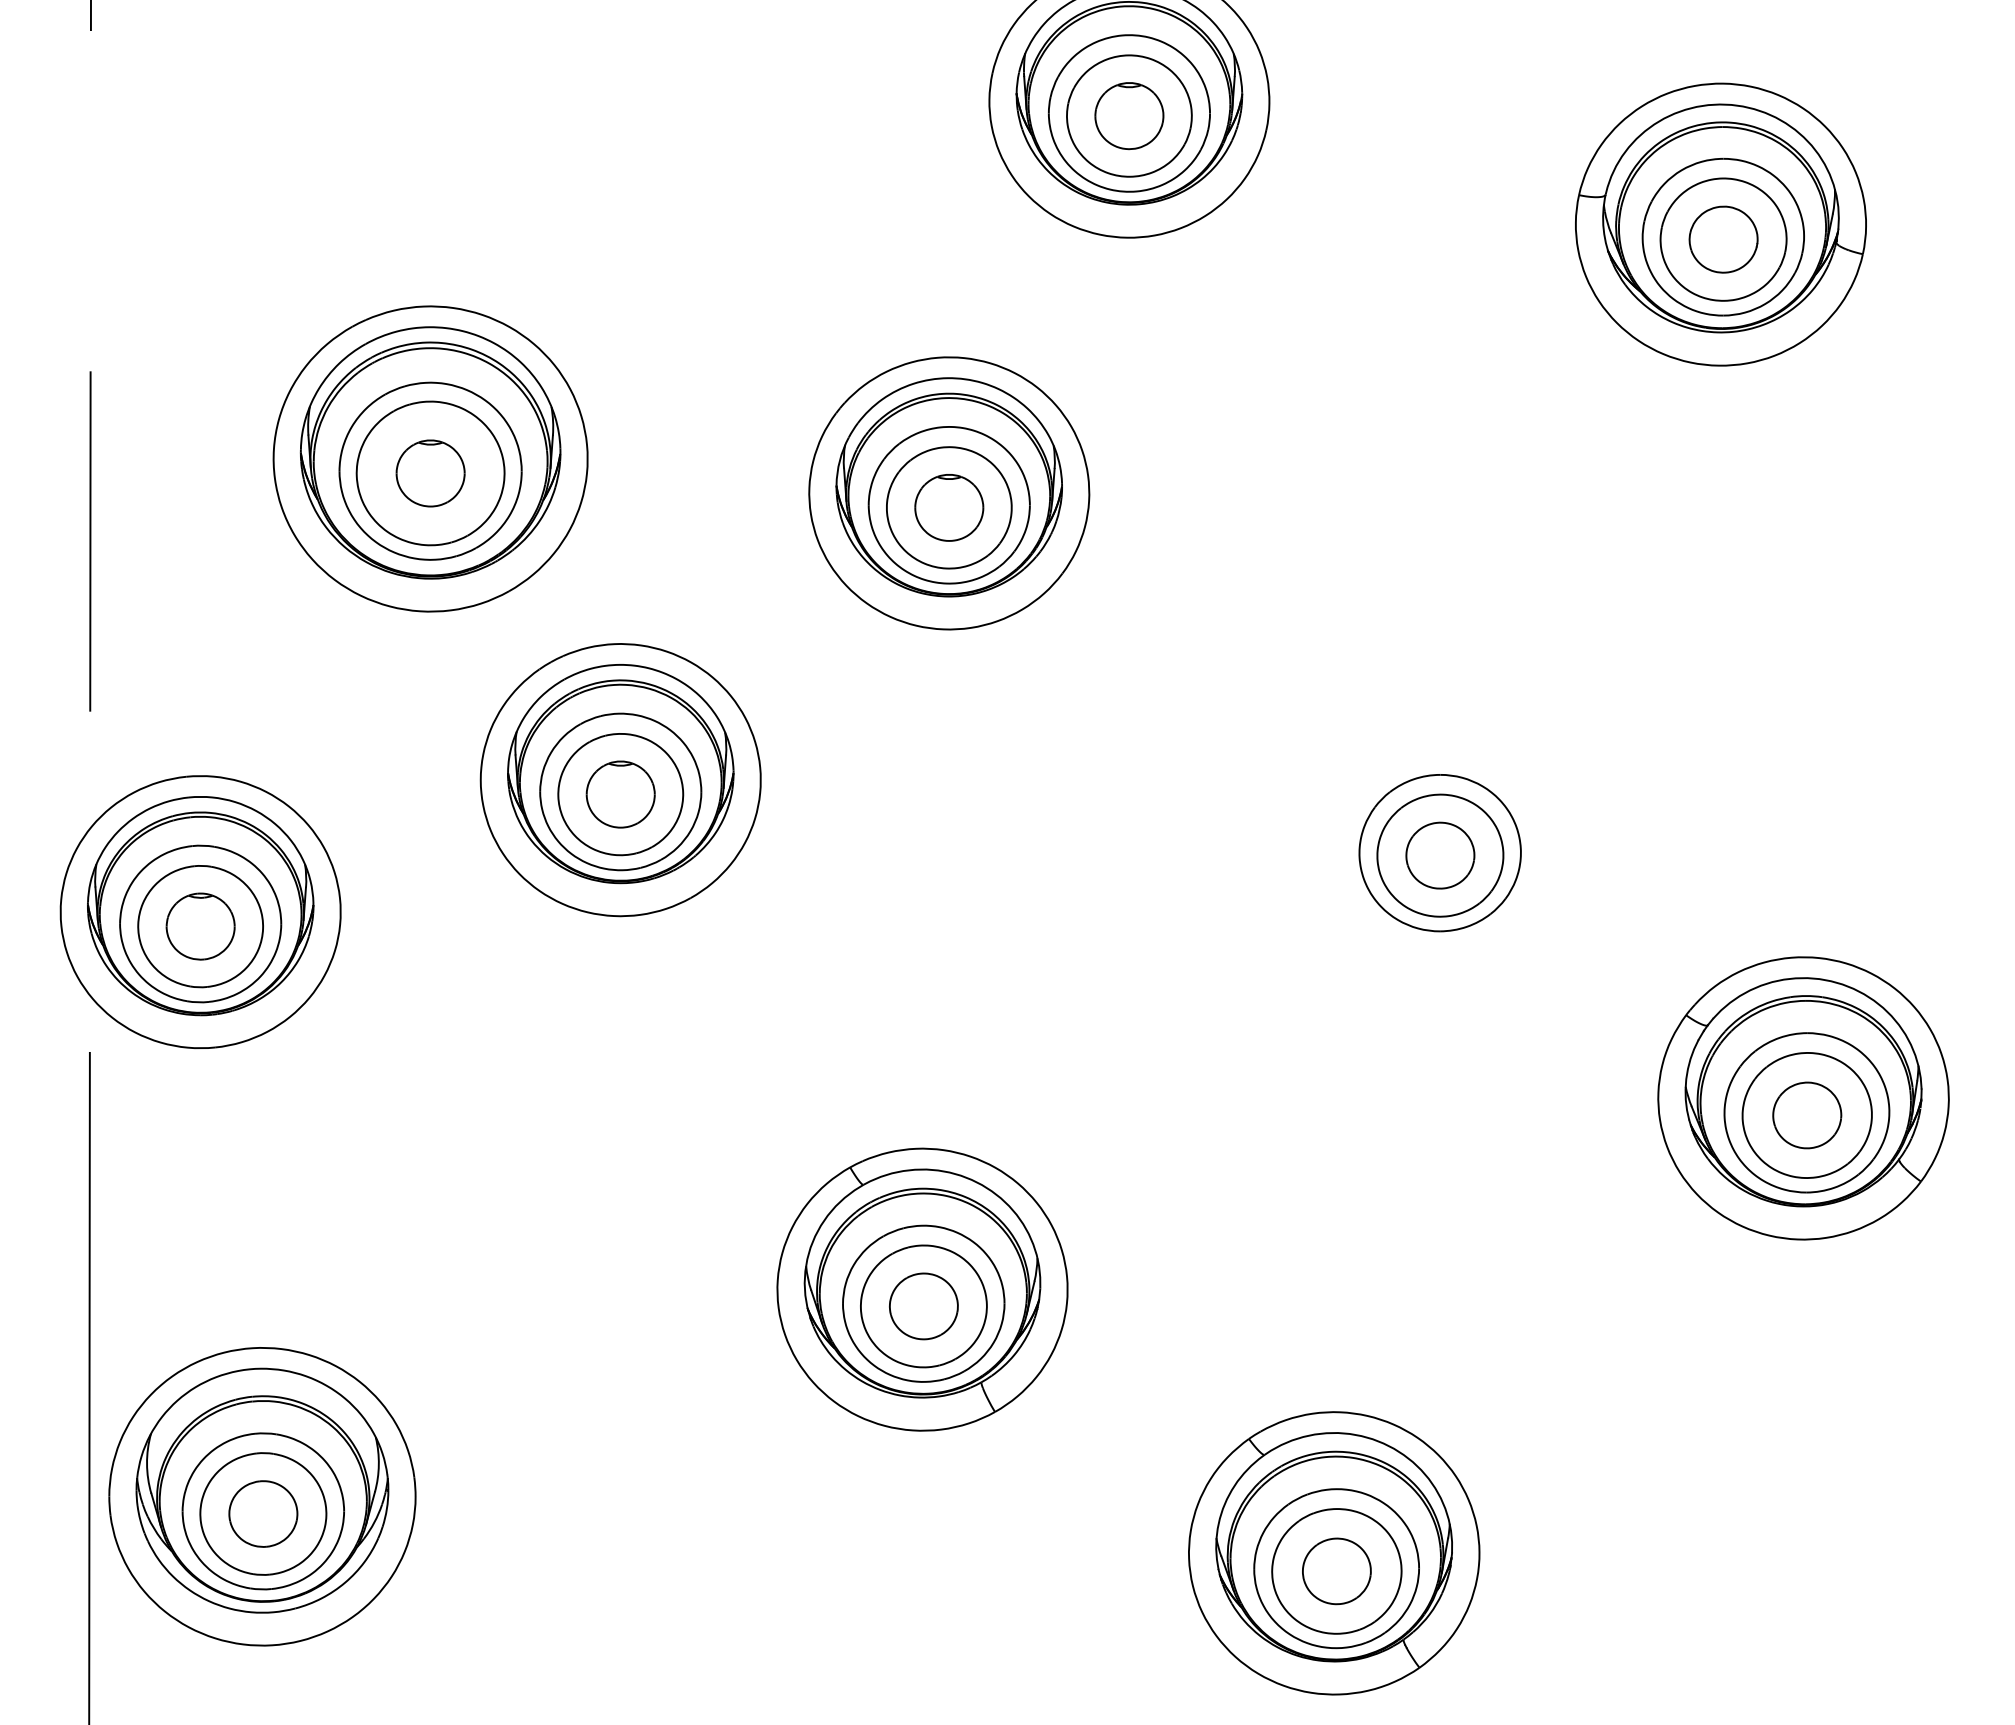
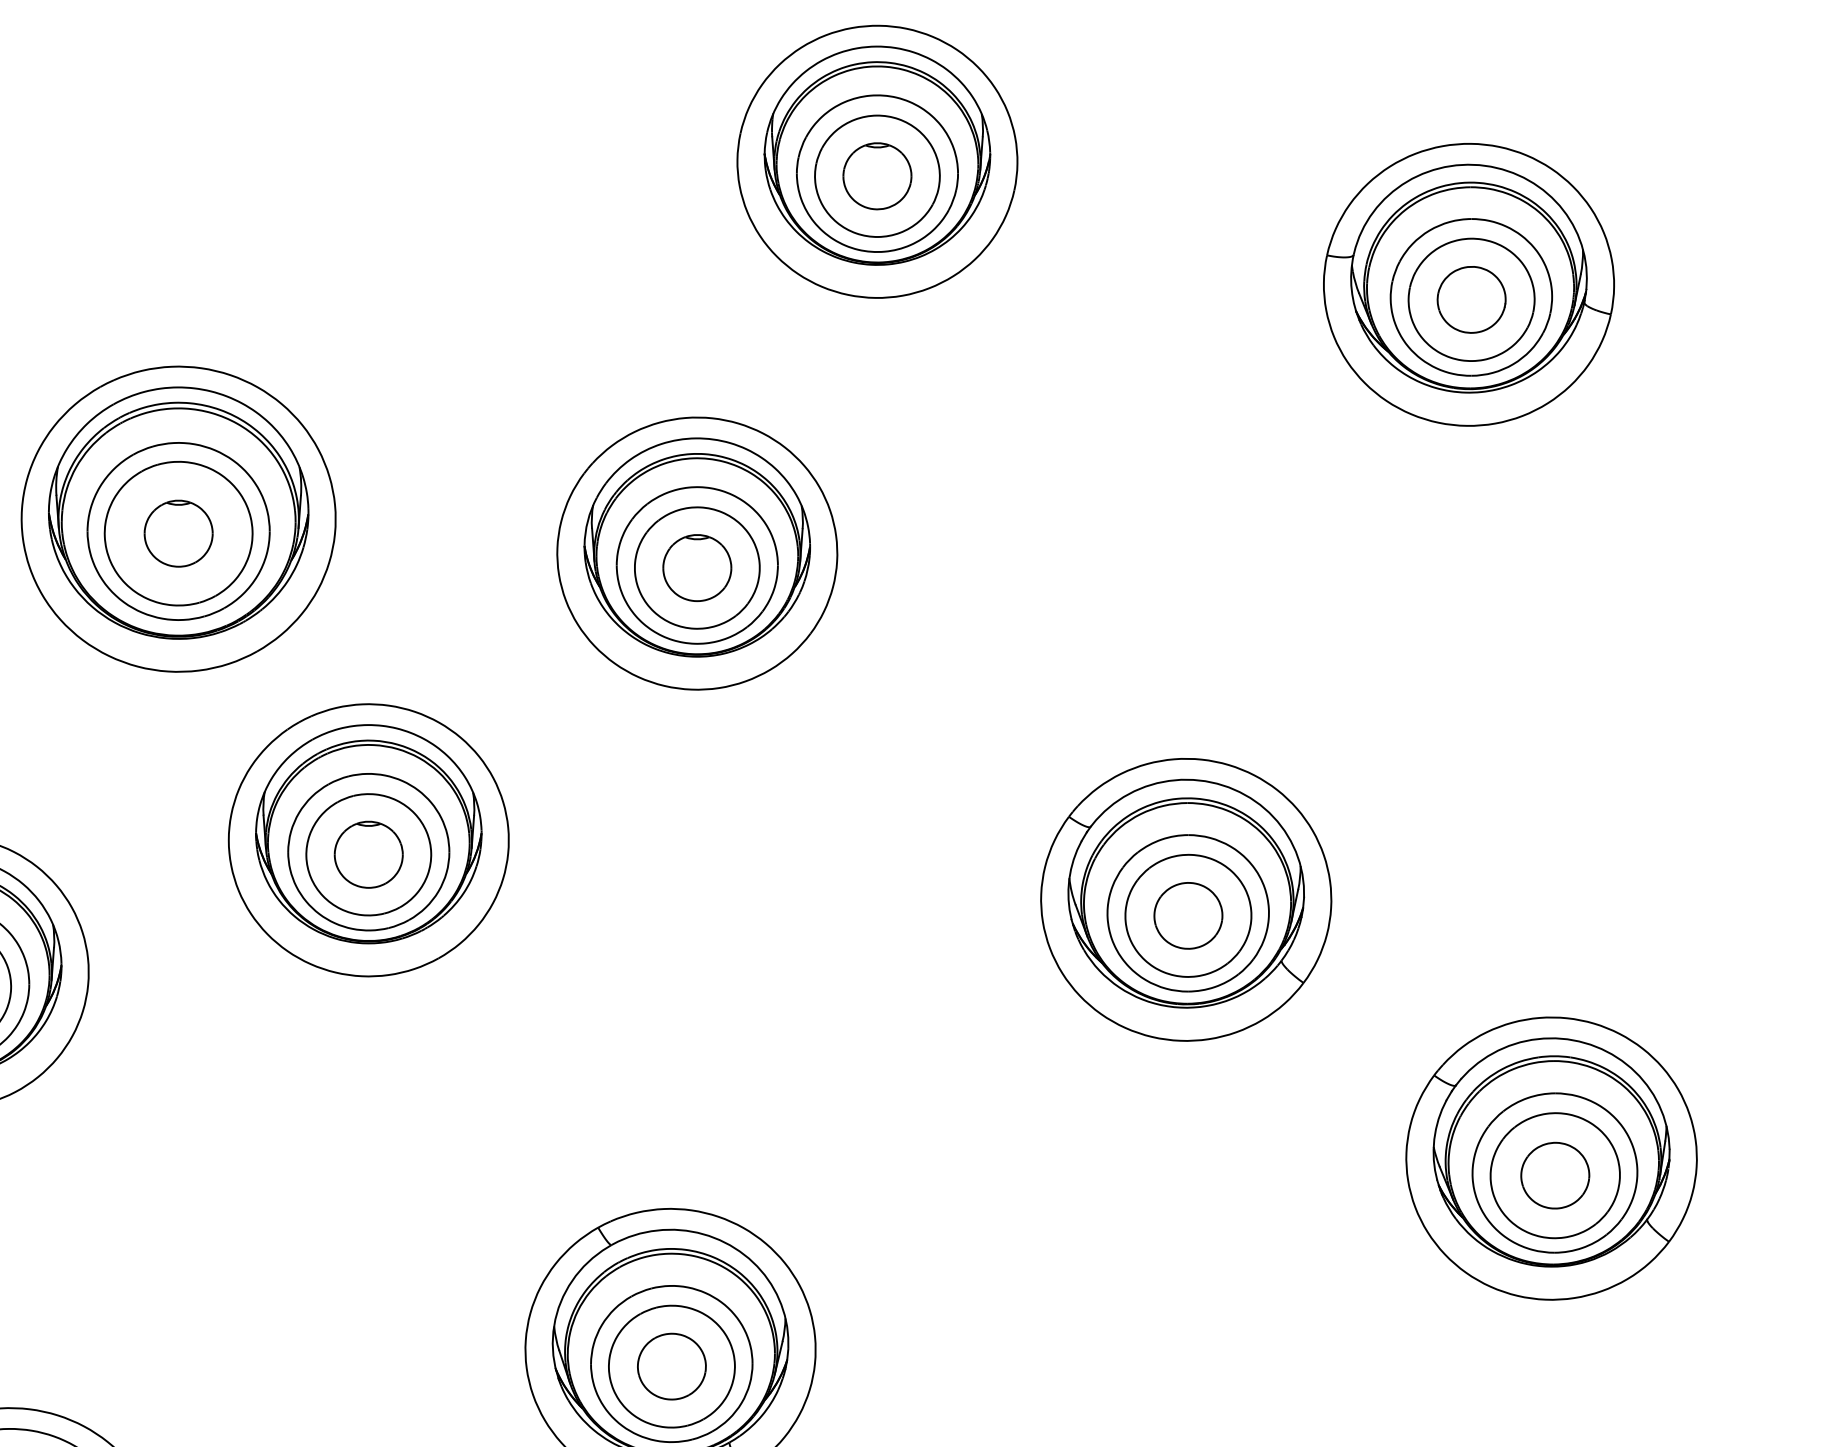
part: (1438, 839) -> (1186, 899), added

